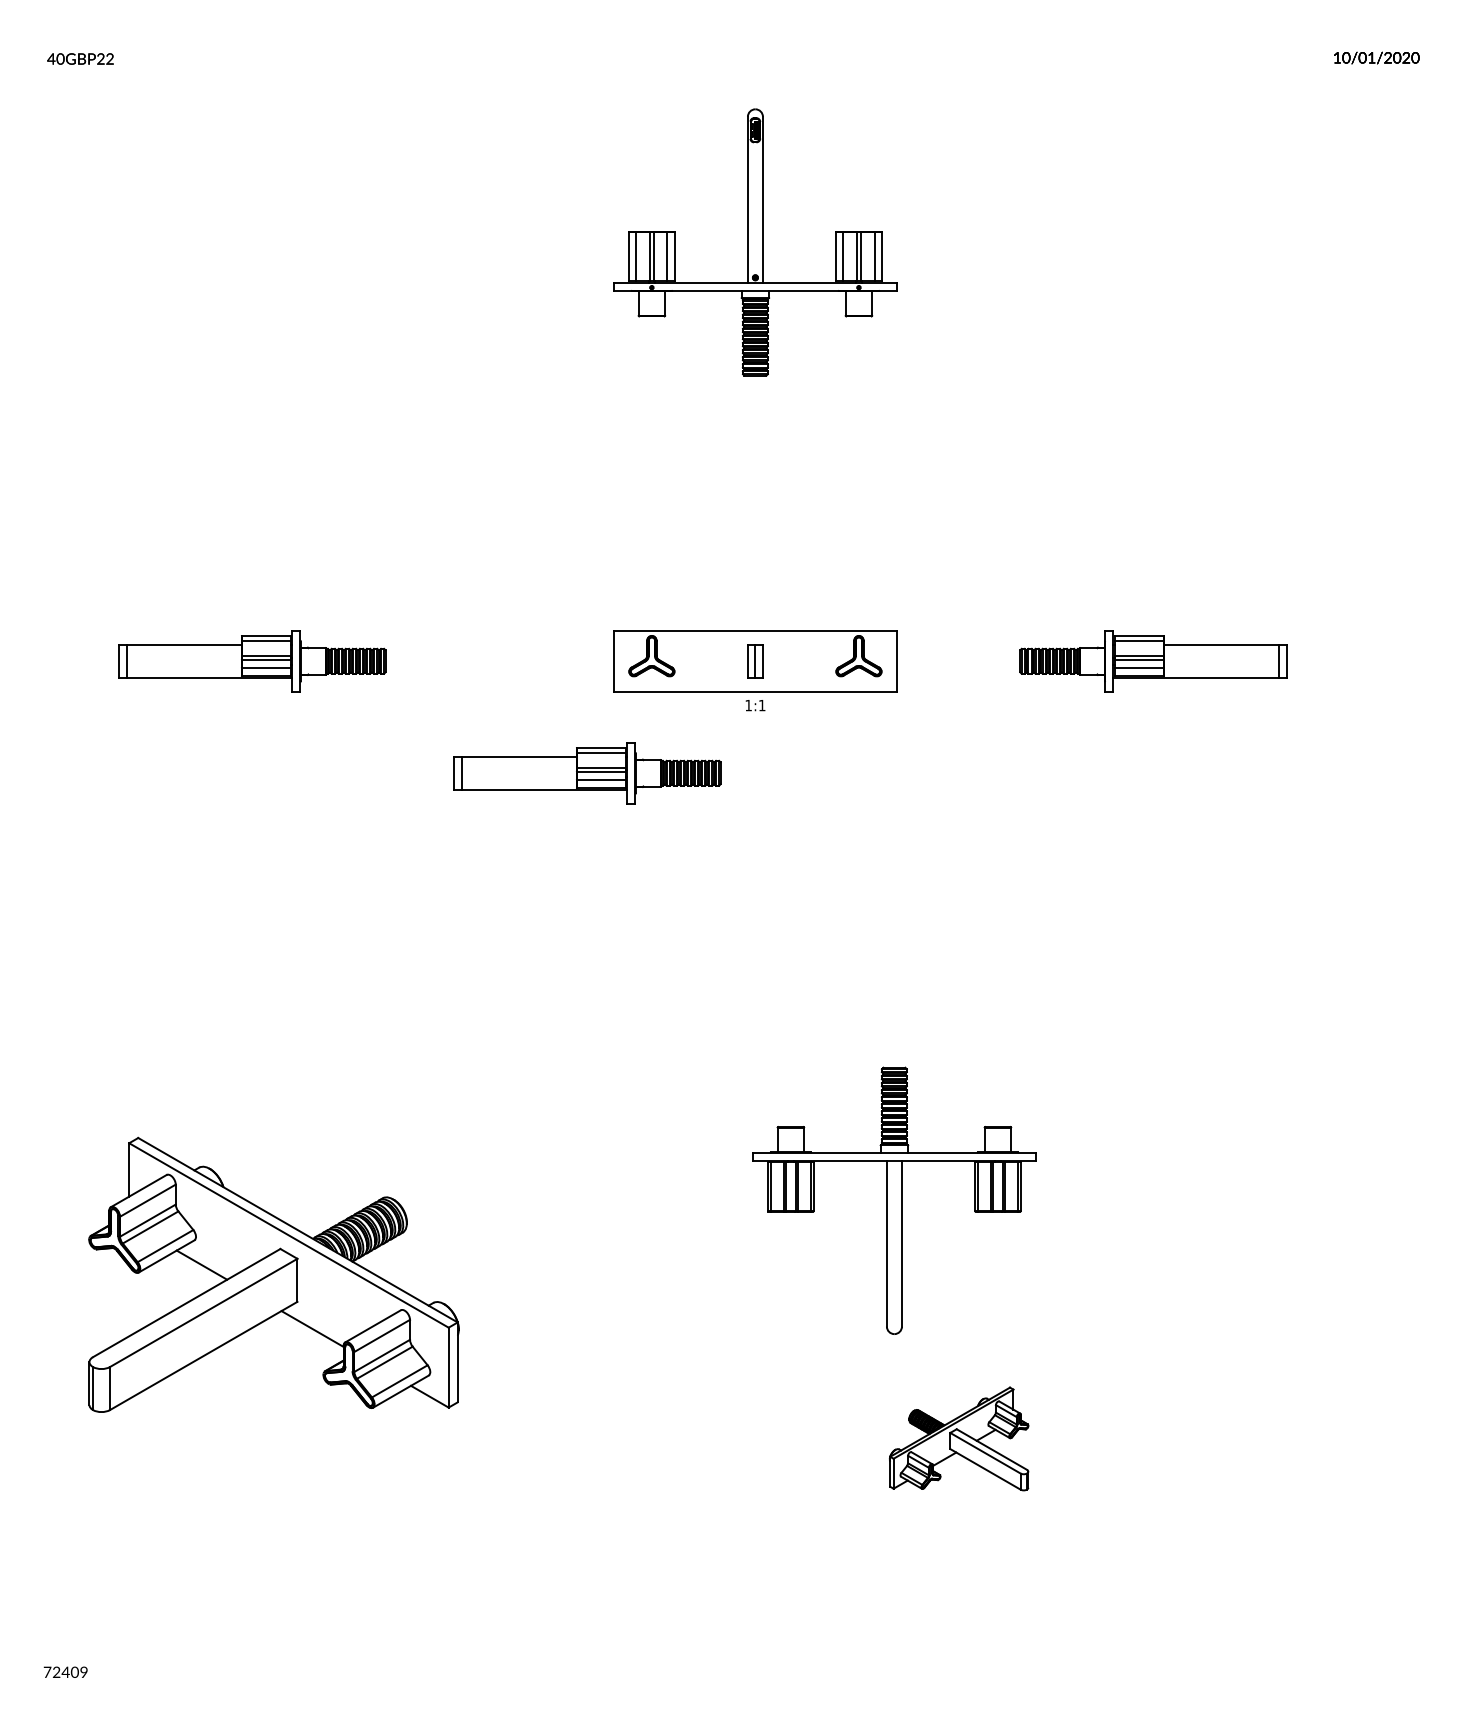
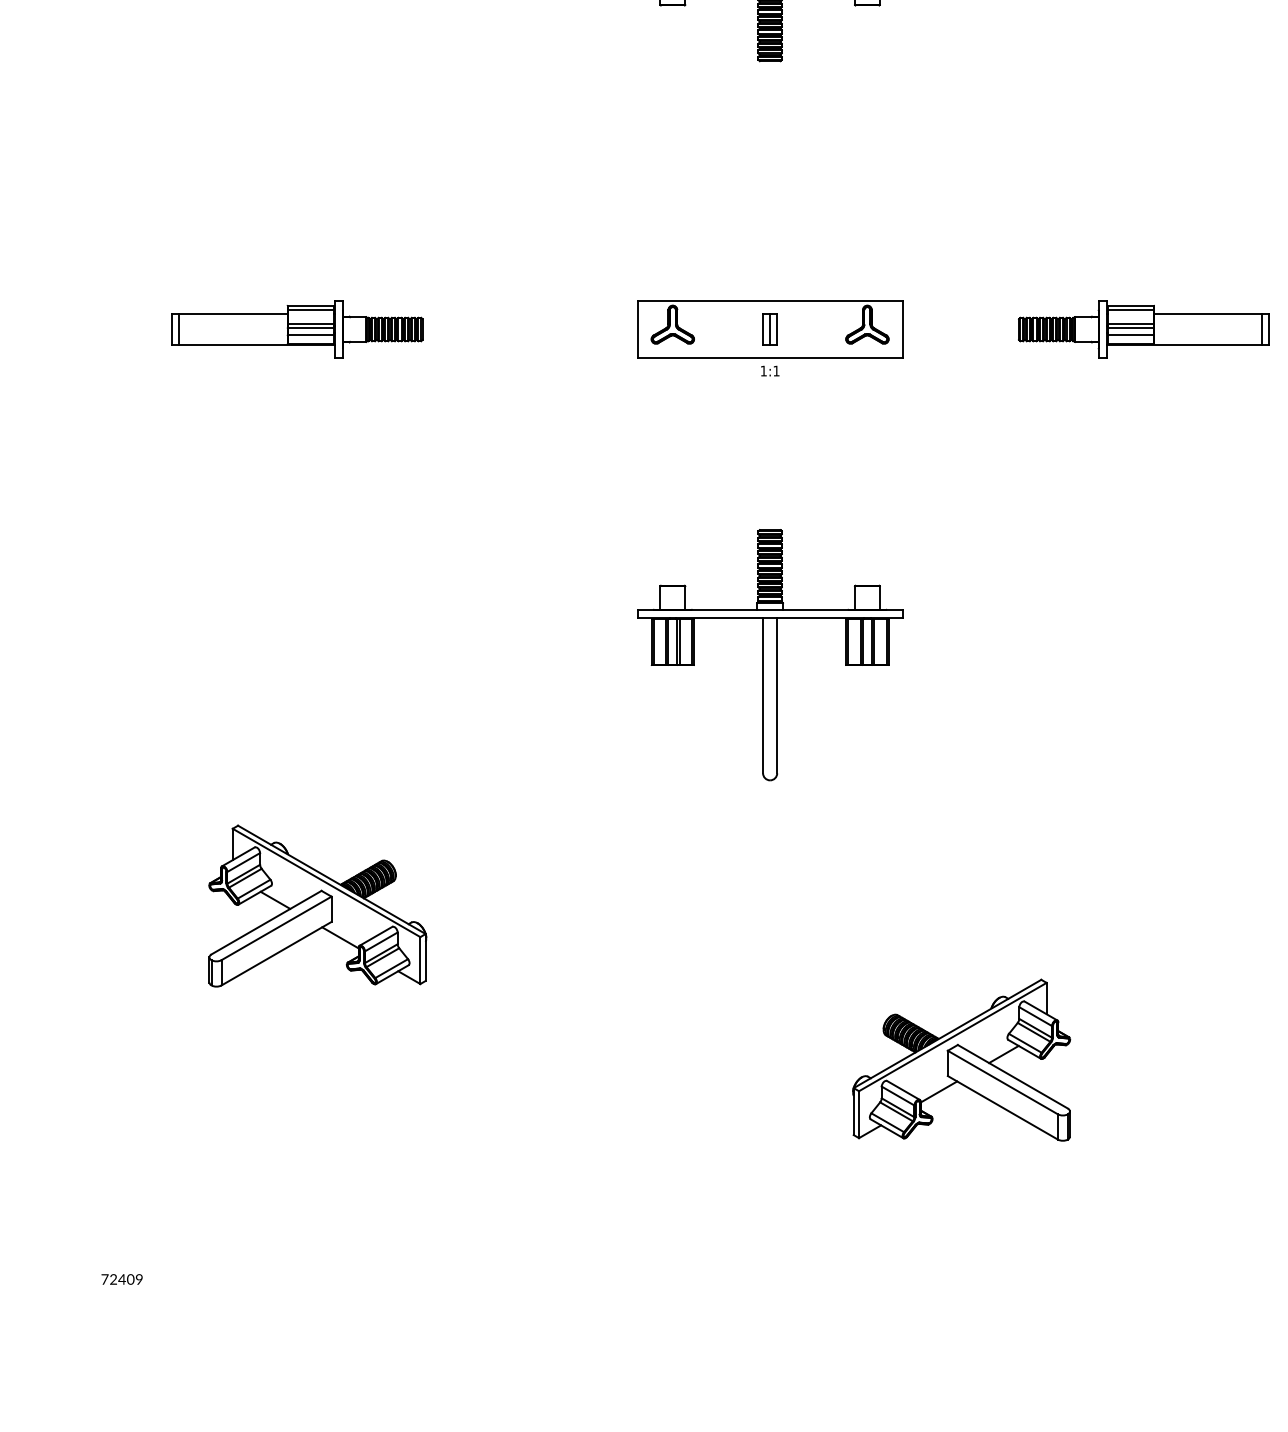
part: (587, 773) -> (612, 434), removed
part: (894, 1200) -> (770, 654), moved
part: (273, 1274) -> (317, 905), size x0.62
part: (958, 1438) -> (960, 1059), size x1.67

